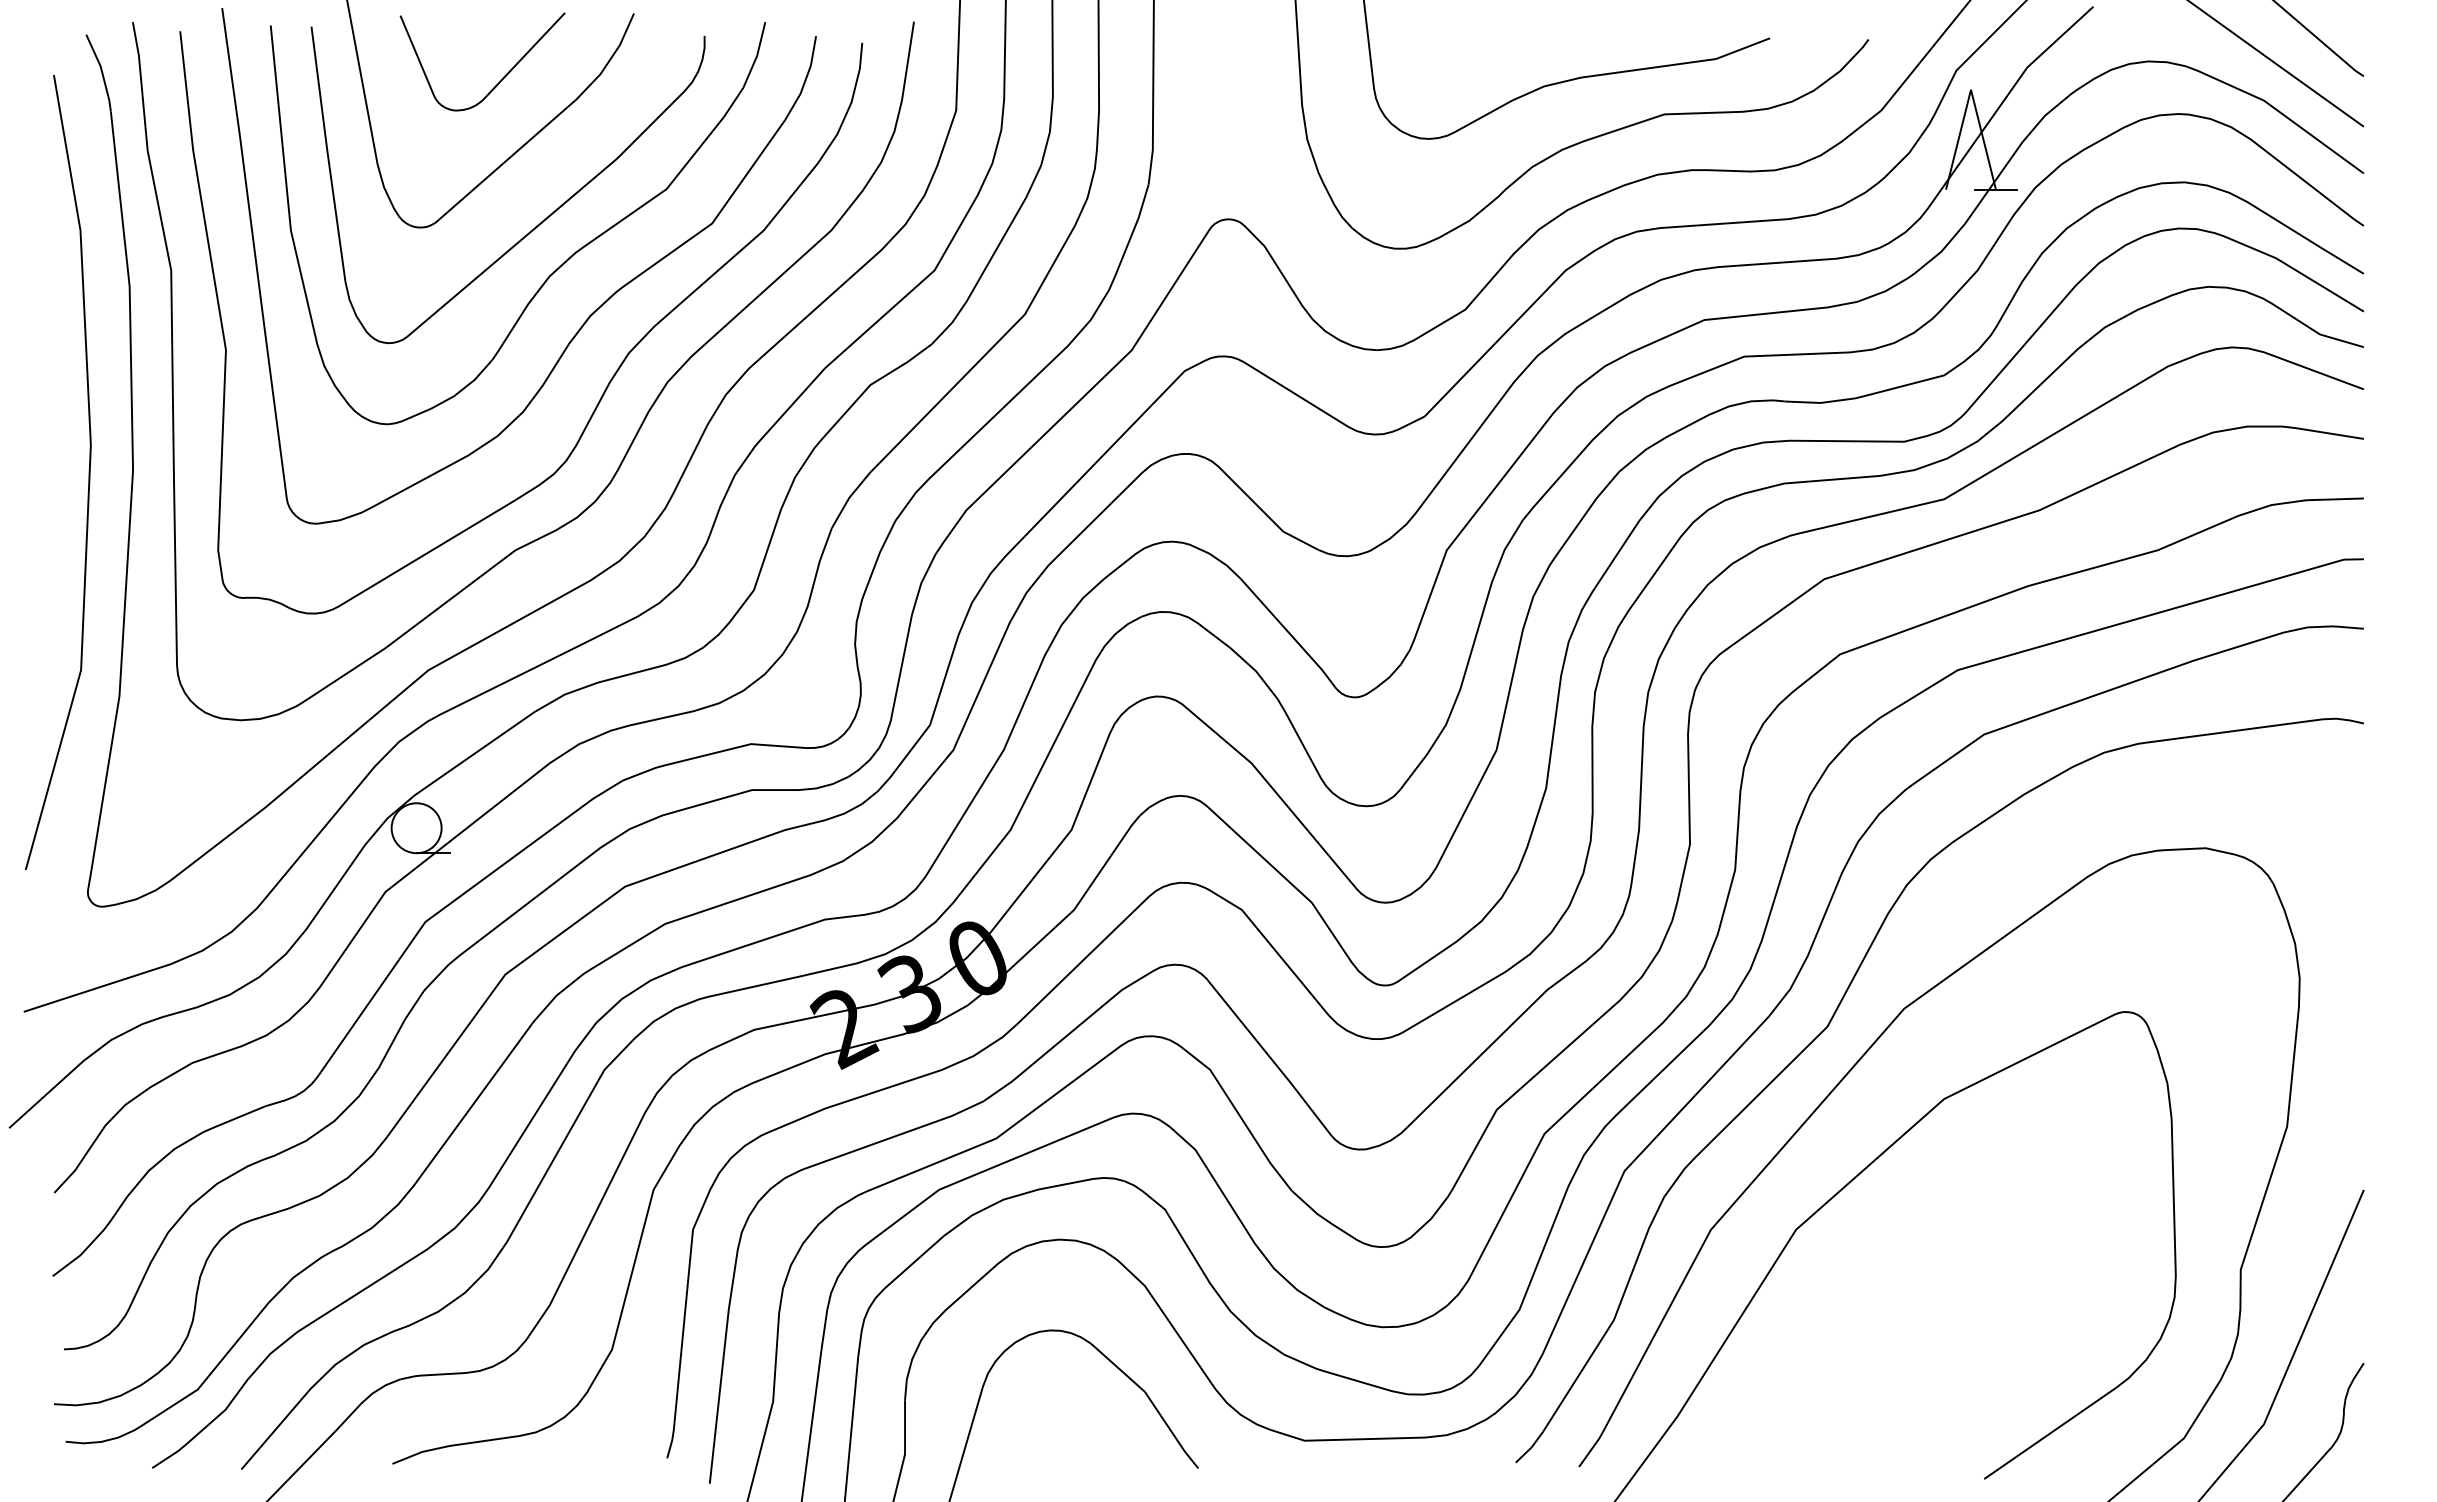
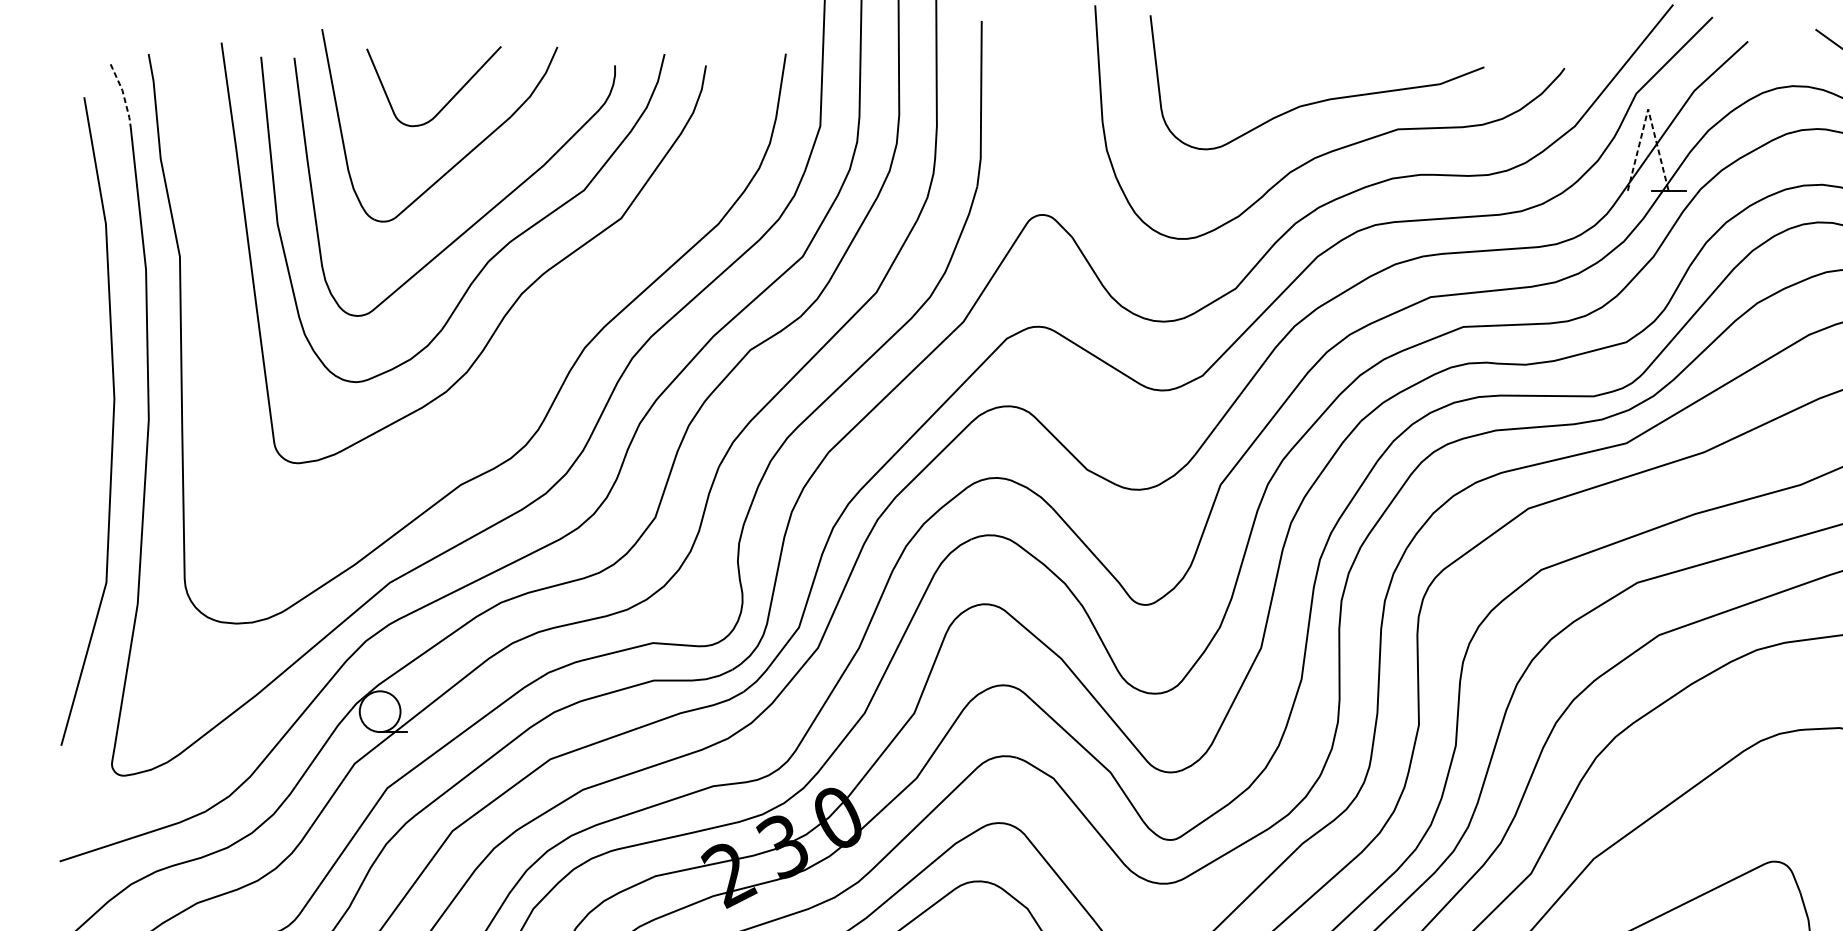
line: (102, 72) -> (123, 95), solid -> dashed
line: (1971, 89) -> (1648, 109), solid -> dashed
part: (611, 377) -> (539, 343), removed

